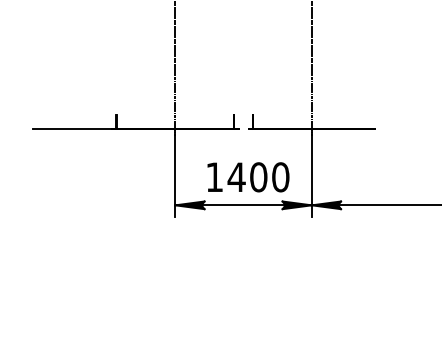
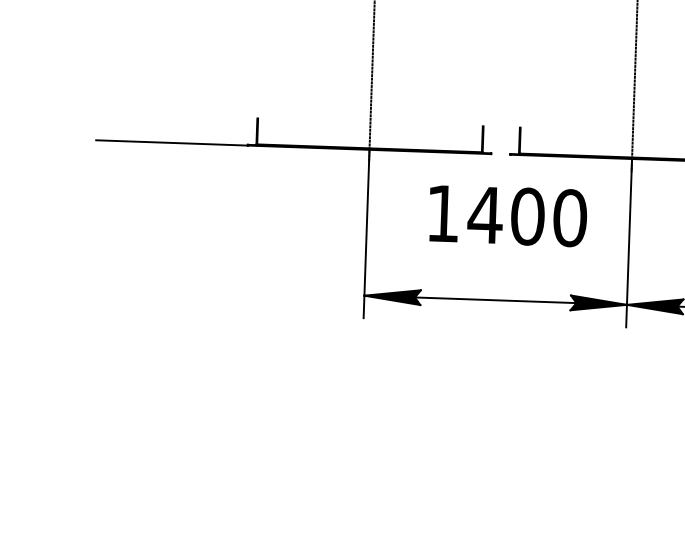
text: (248, 177) -> (508, 216), moved

